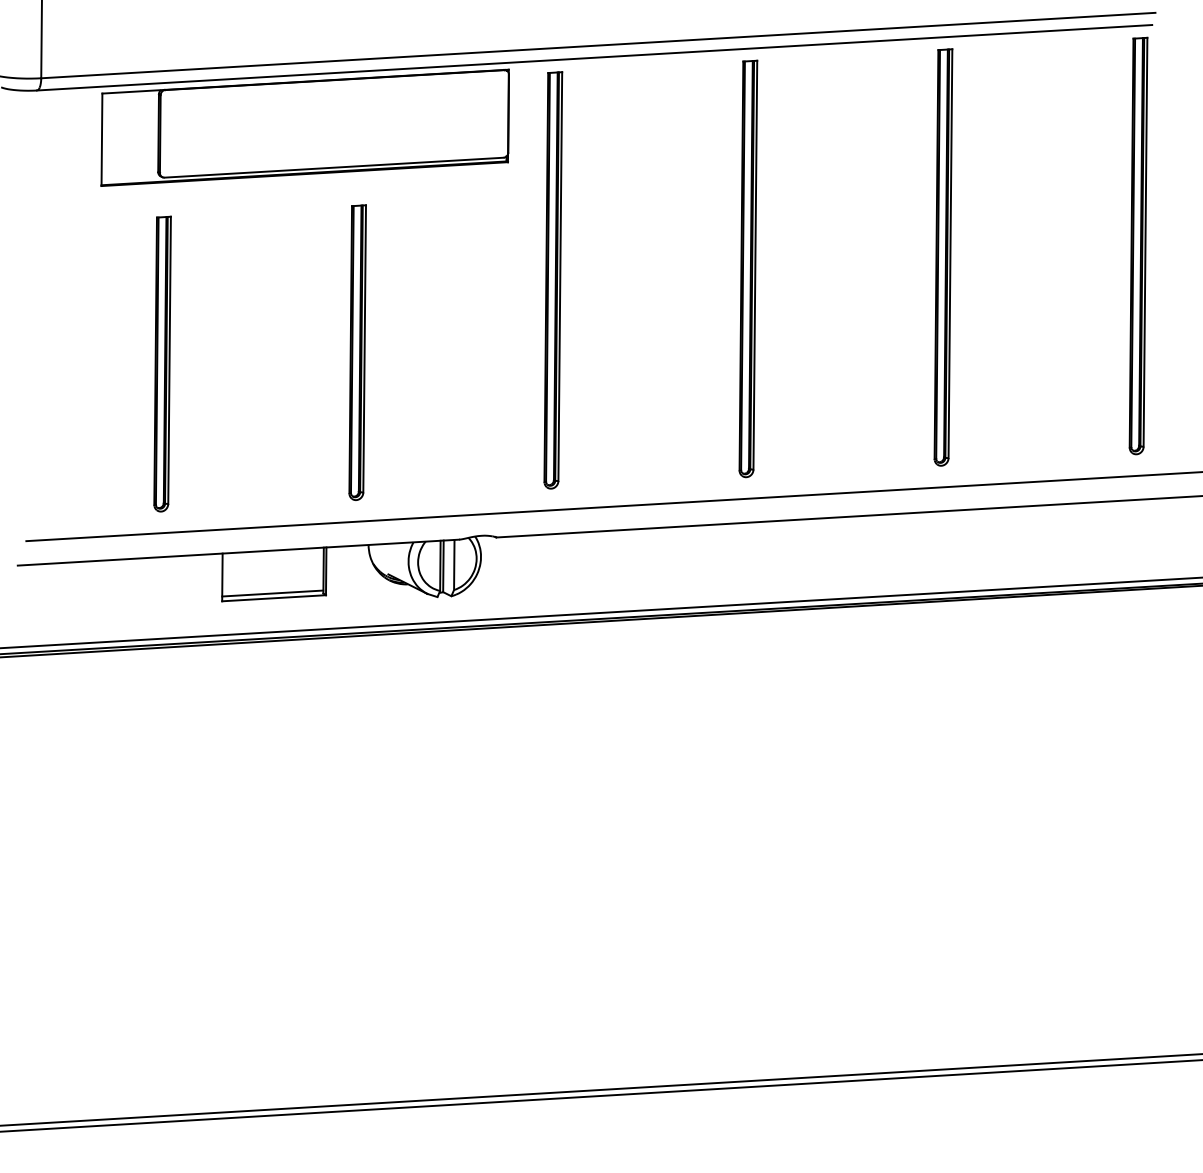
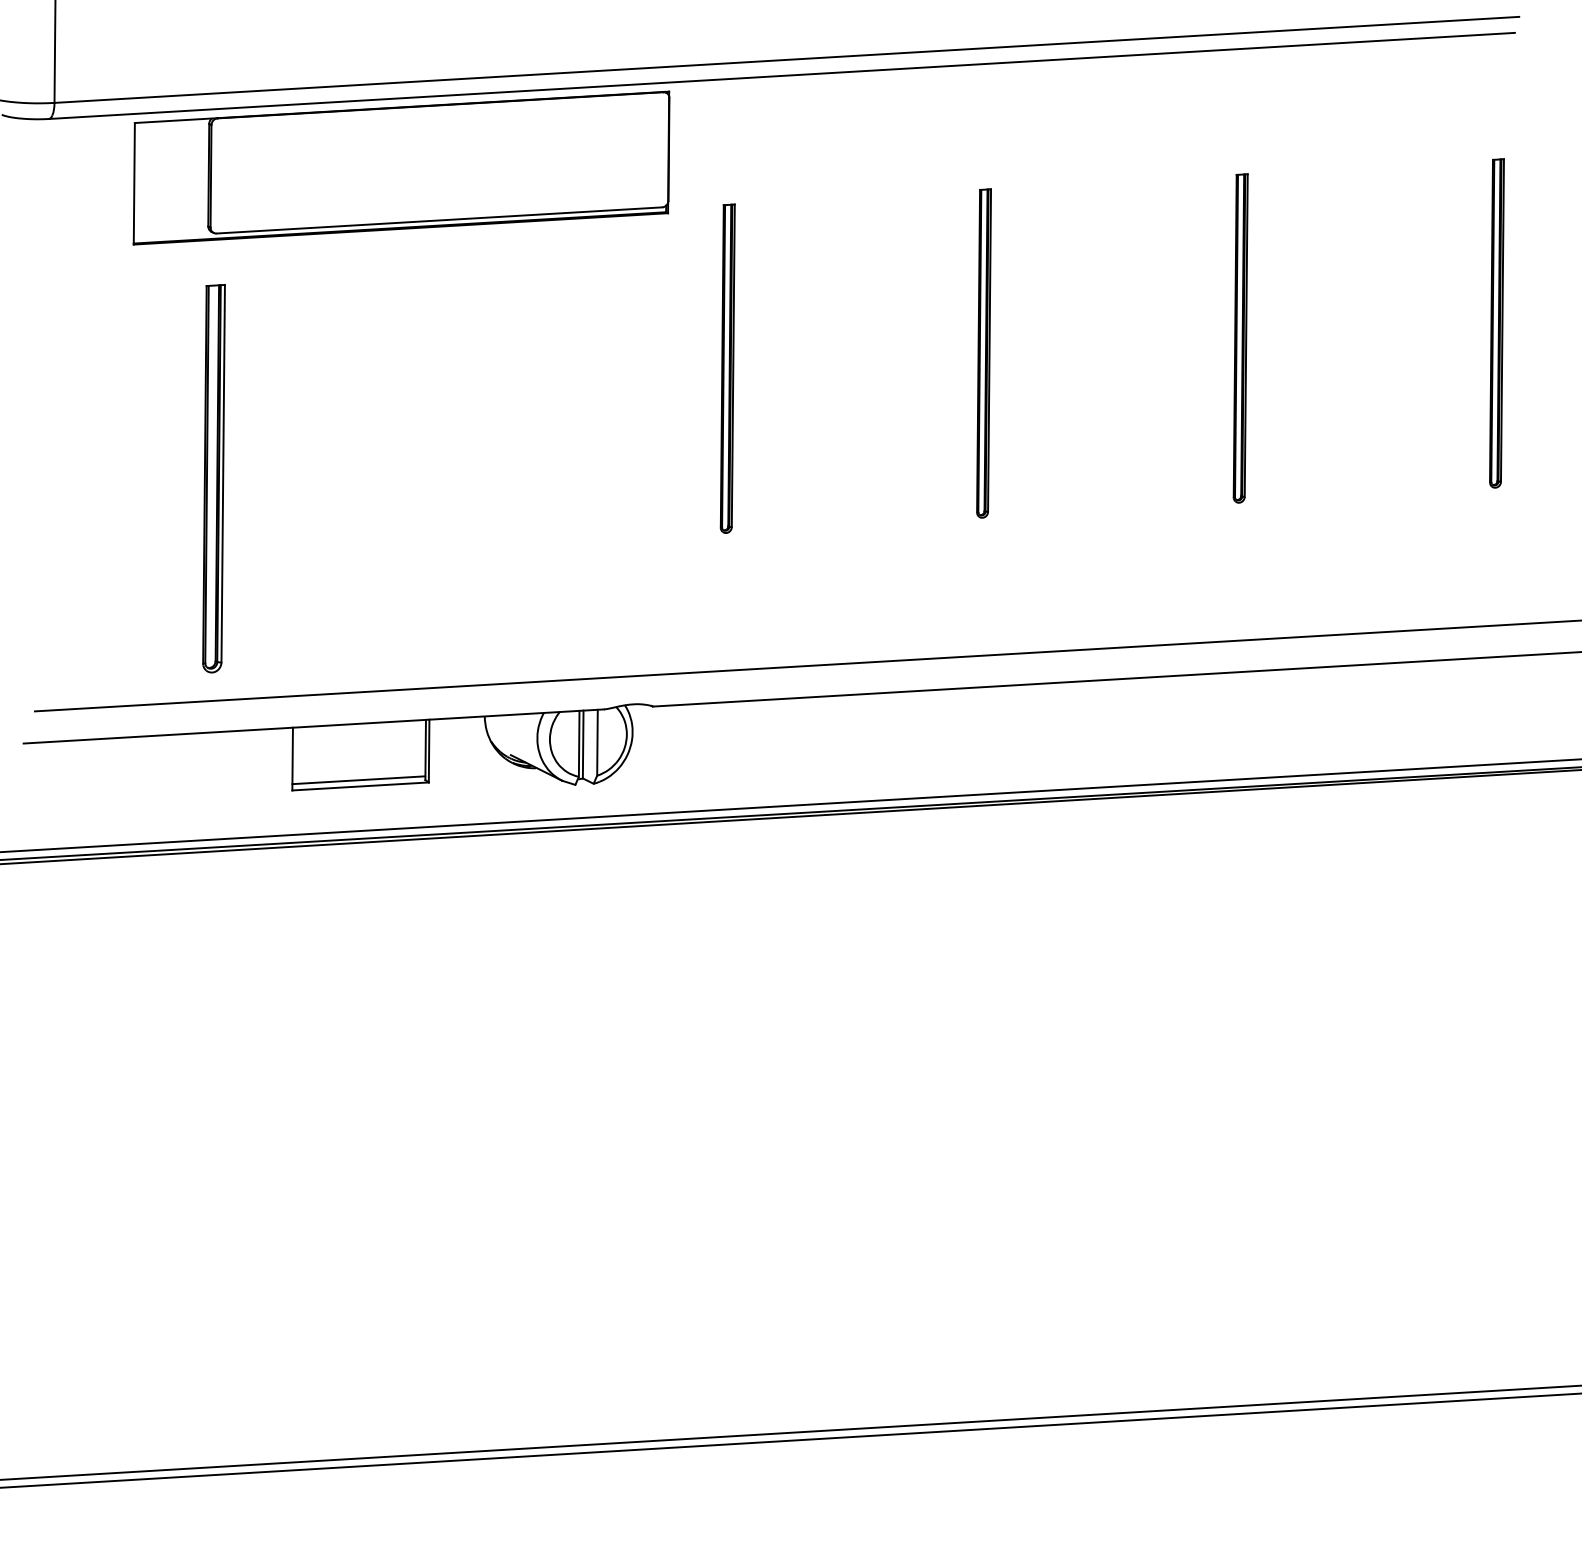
part: (1138, 246) -> (1496, 323), size x0.6
part: (943, 257) -> (1240, 338), size x0.6
part: (747, 268) -> (983, 353), size x0.6
part: (553, 280) -> (727, 368), size x0.6
part: (357, 352) -> (470, 463), removed

